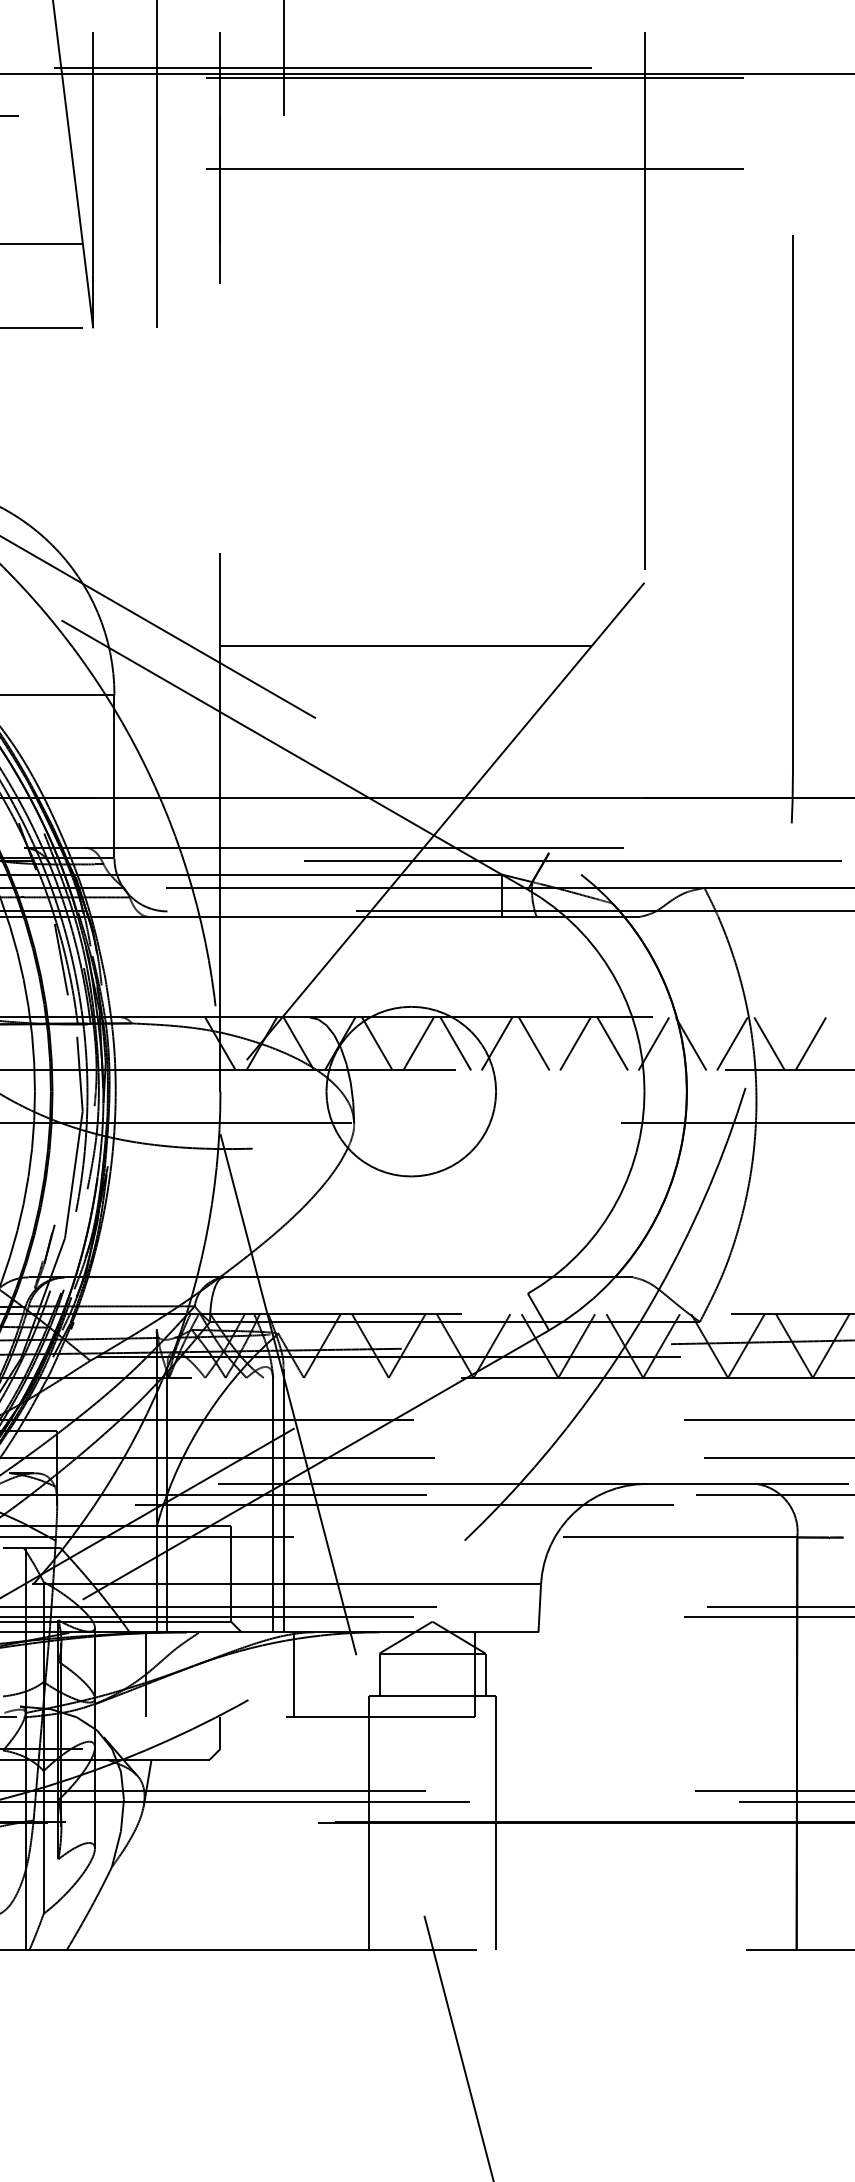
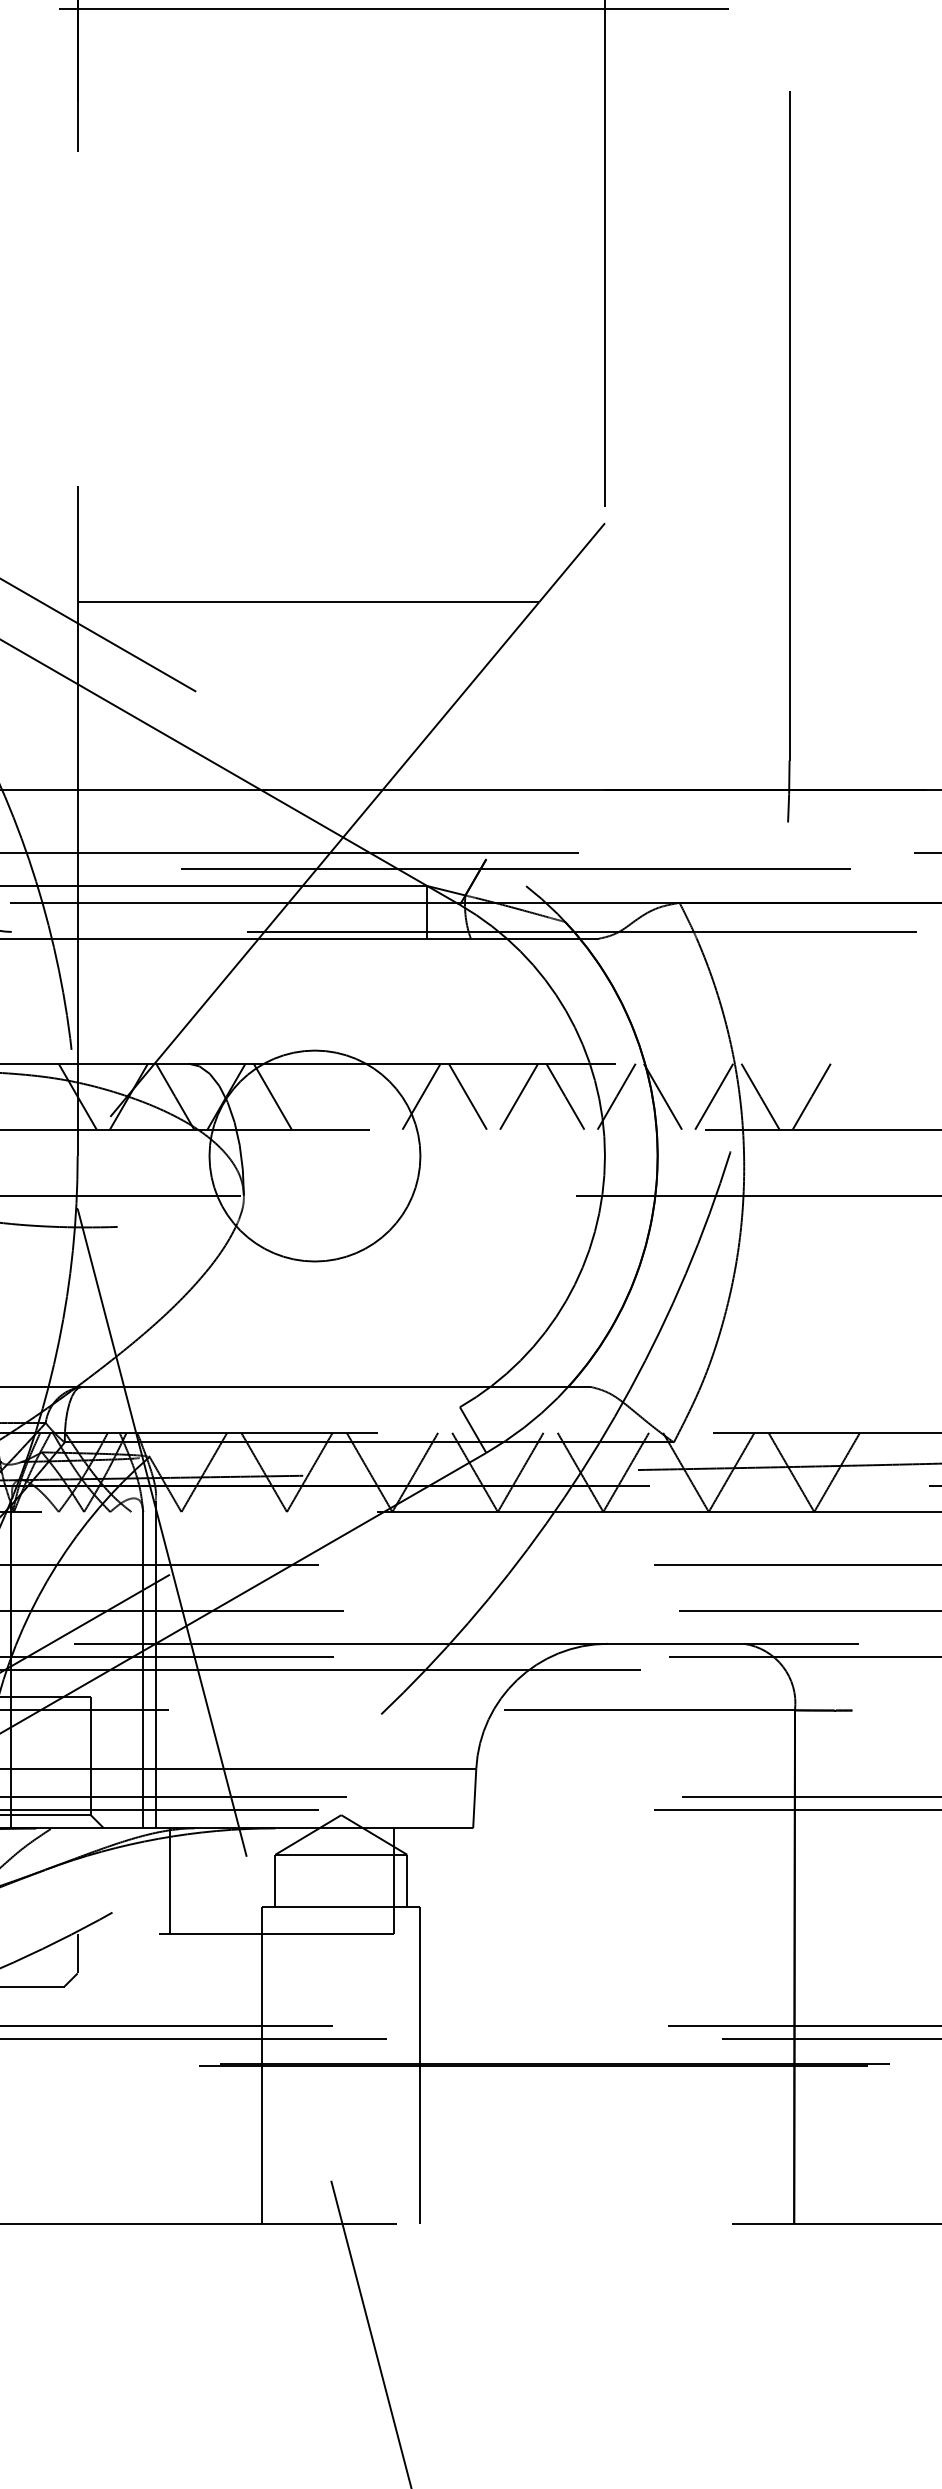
line: (418, 1043) -> (323, 1096), removed
line: (455, 1043) -> (369, 1096), removed

